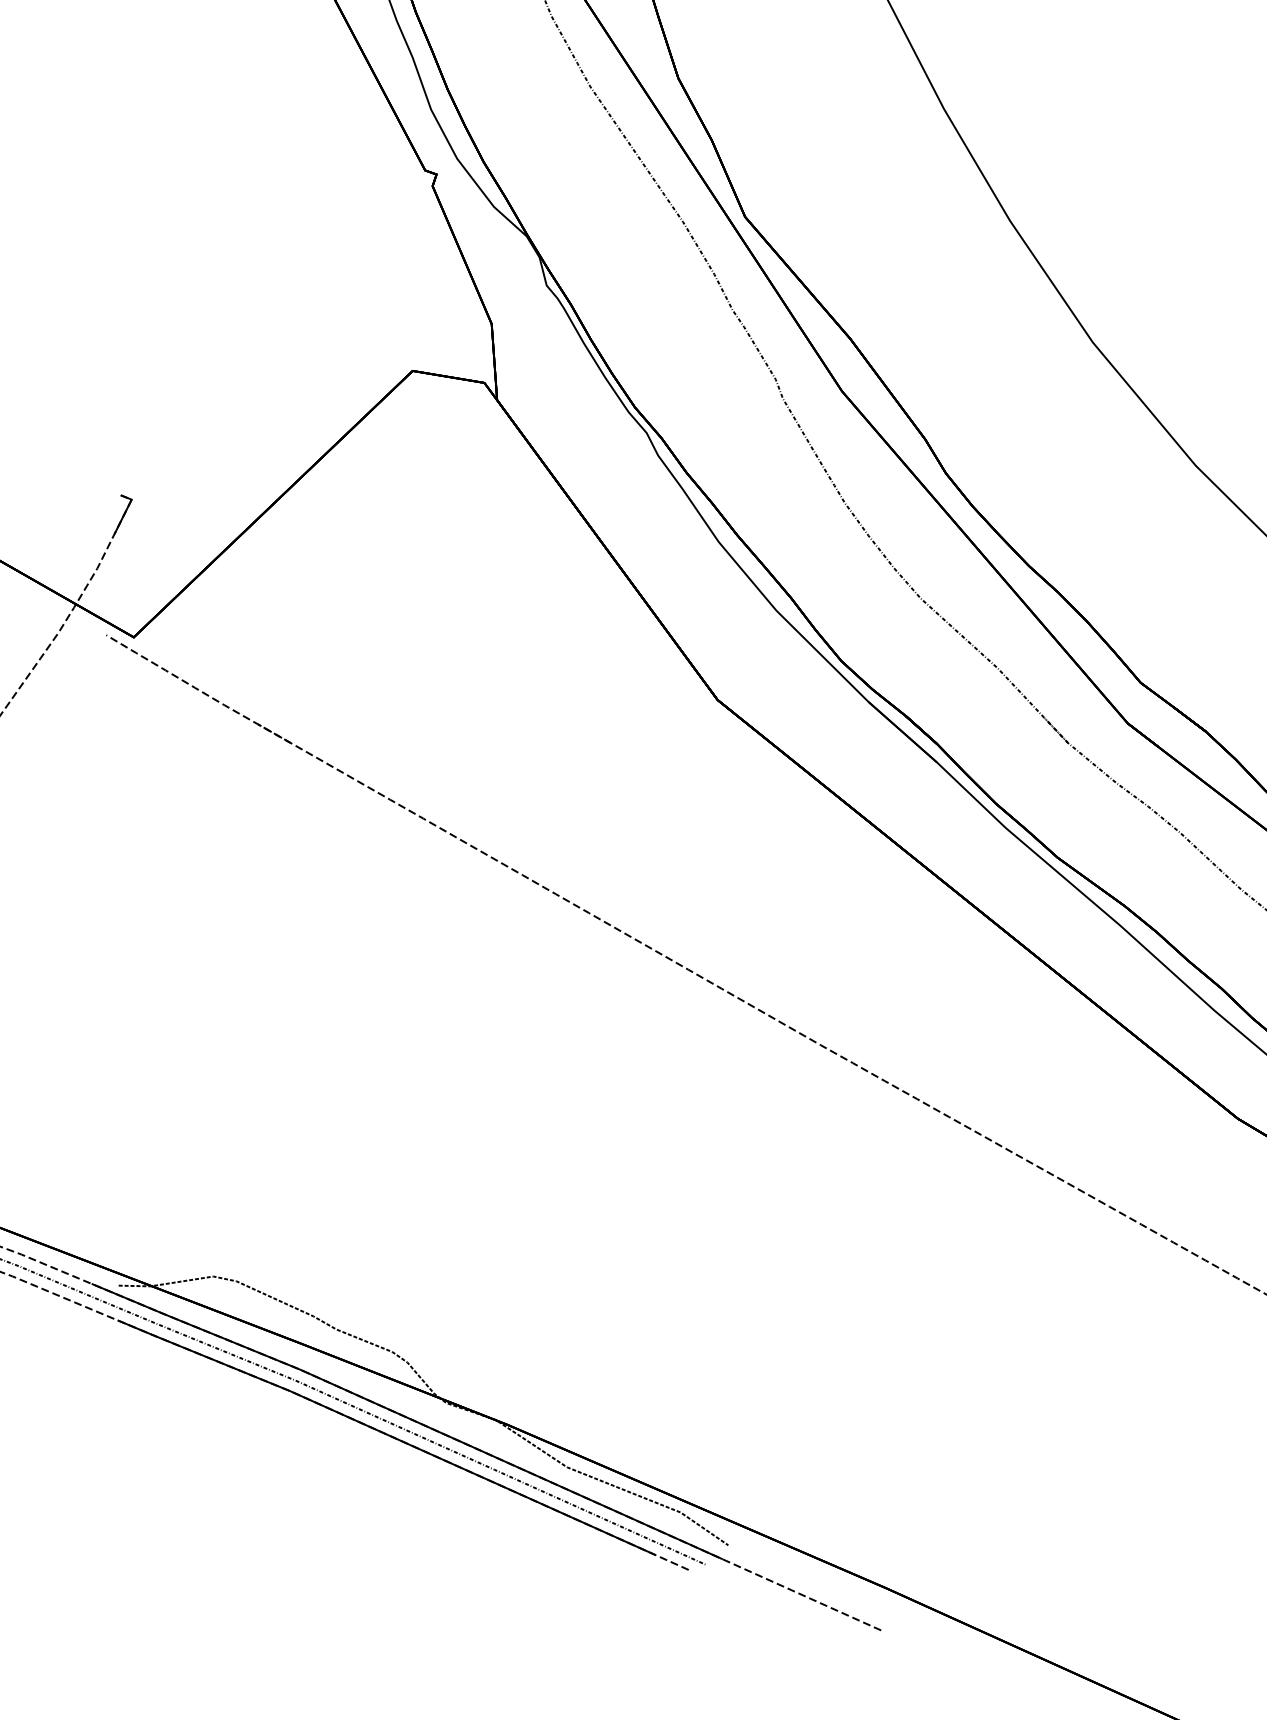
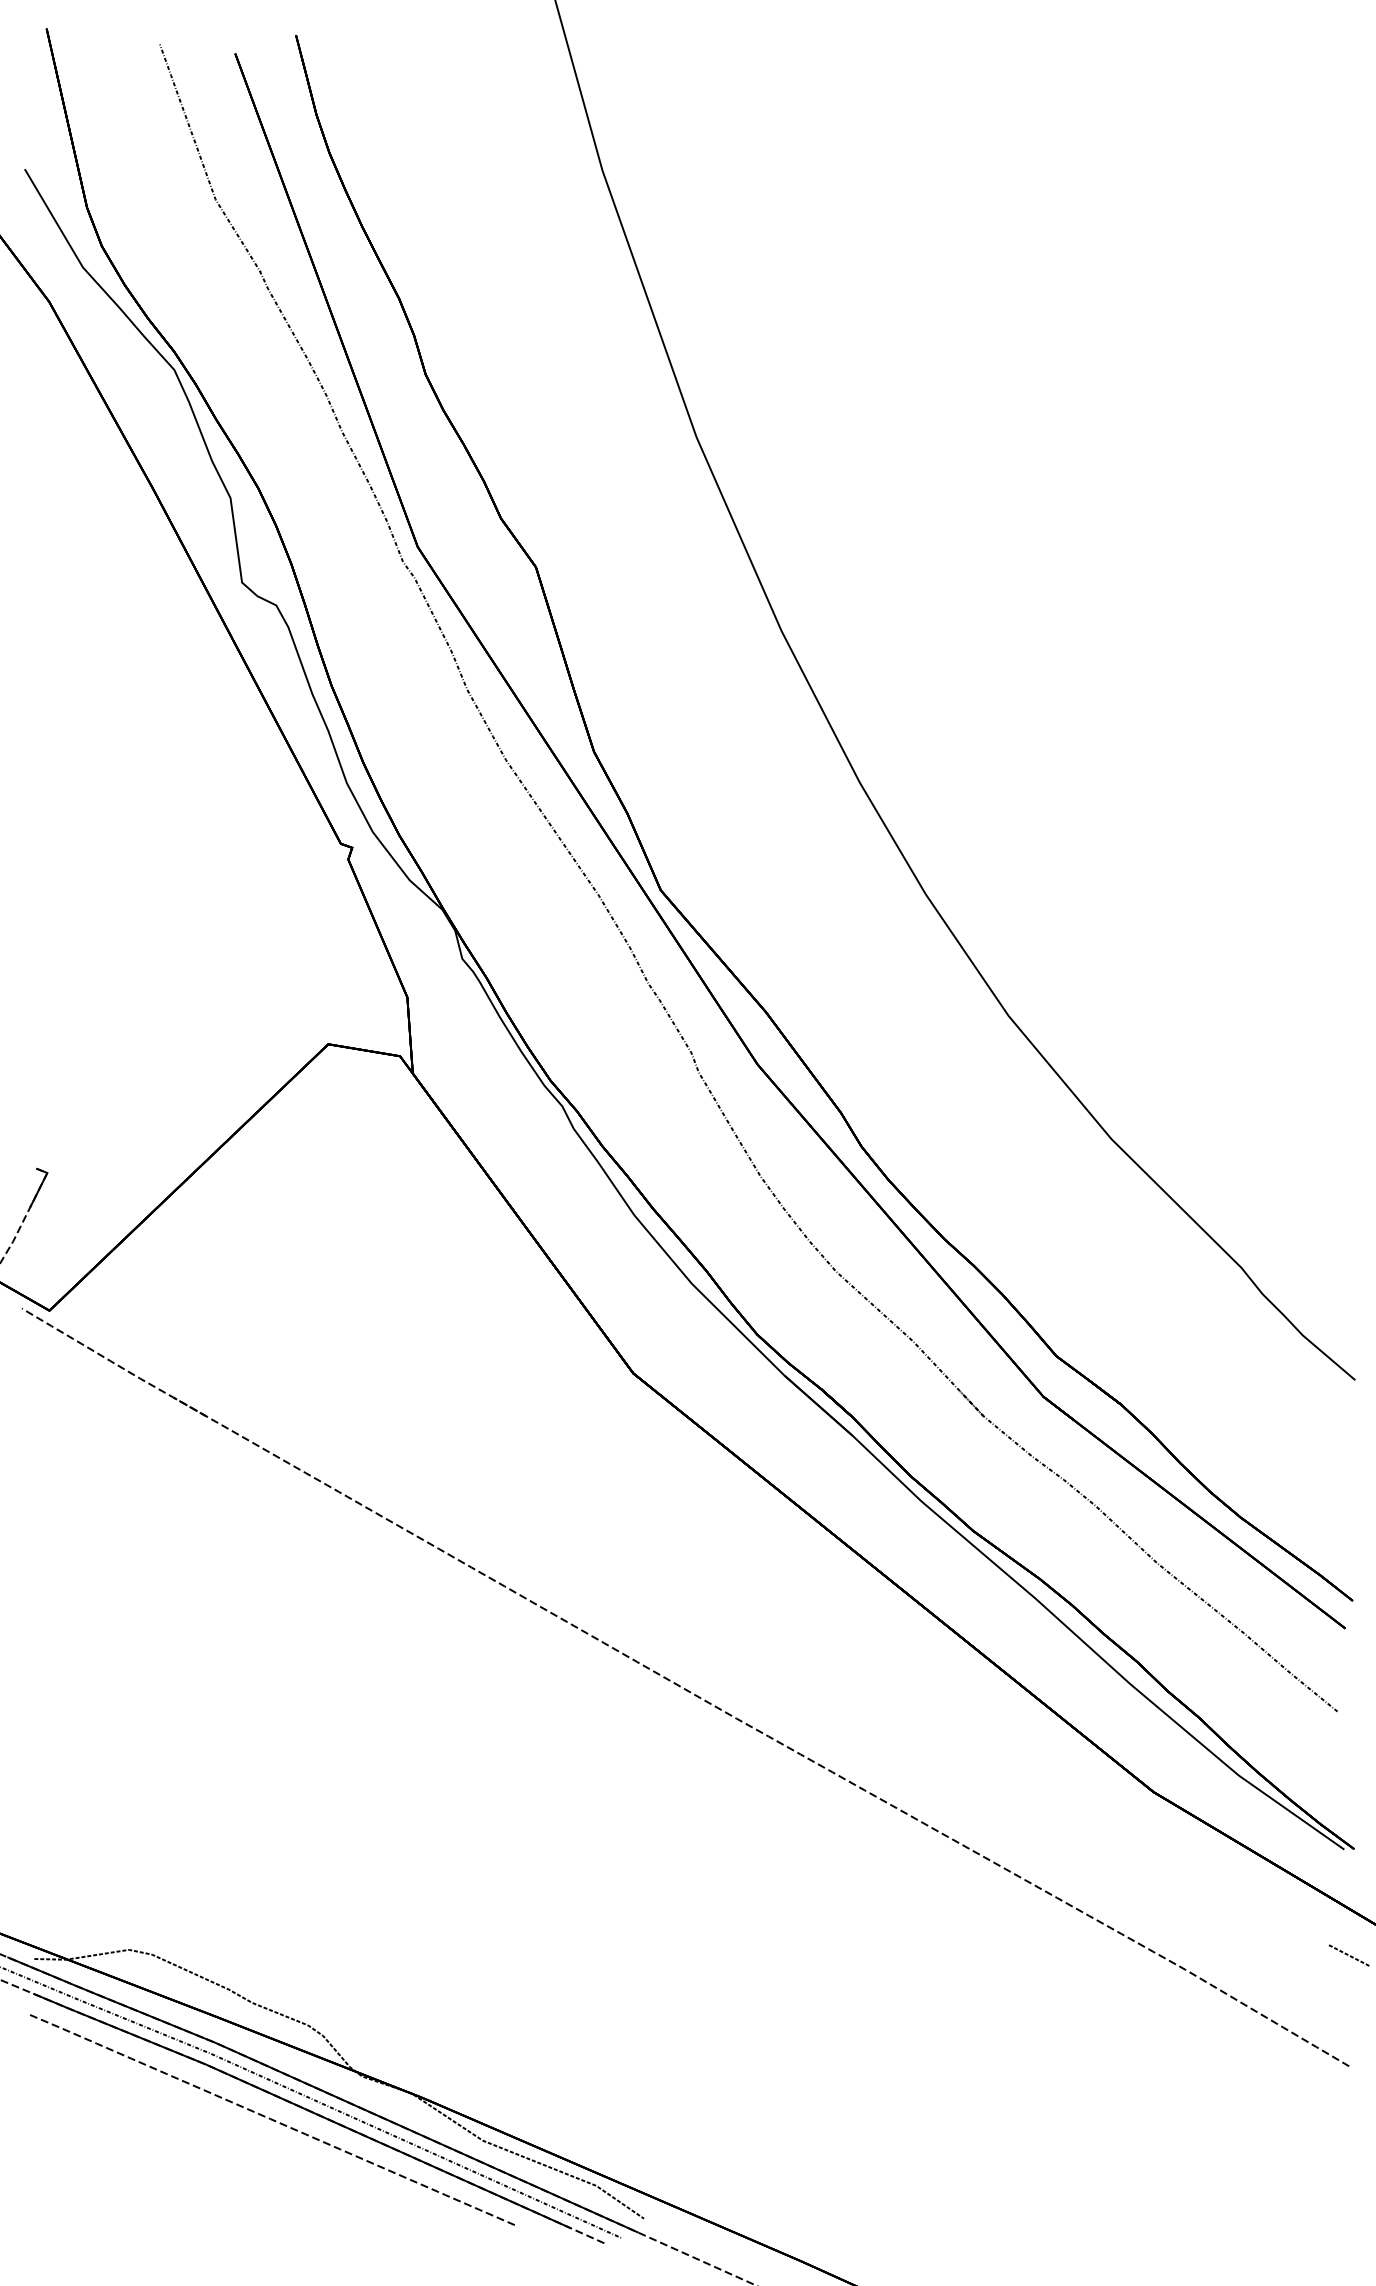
curve: (356, 1446) -> (272, 2119), added

